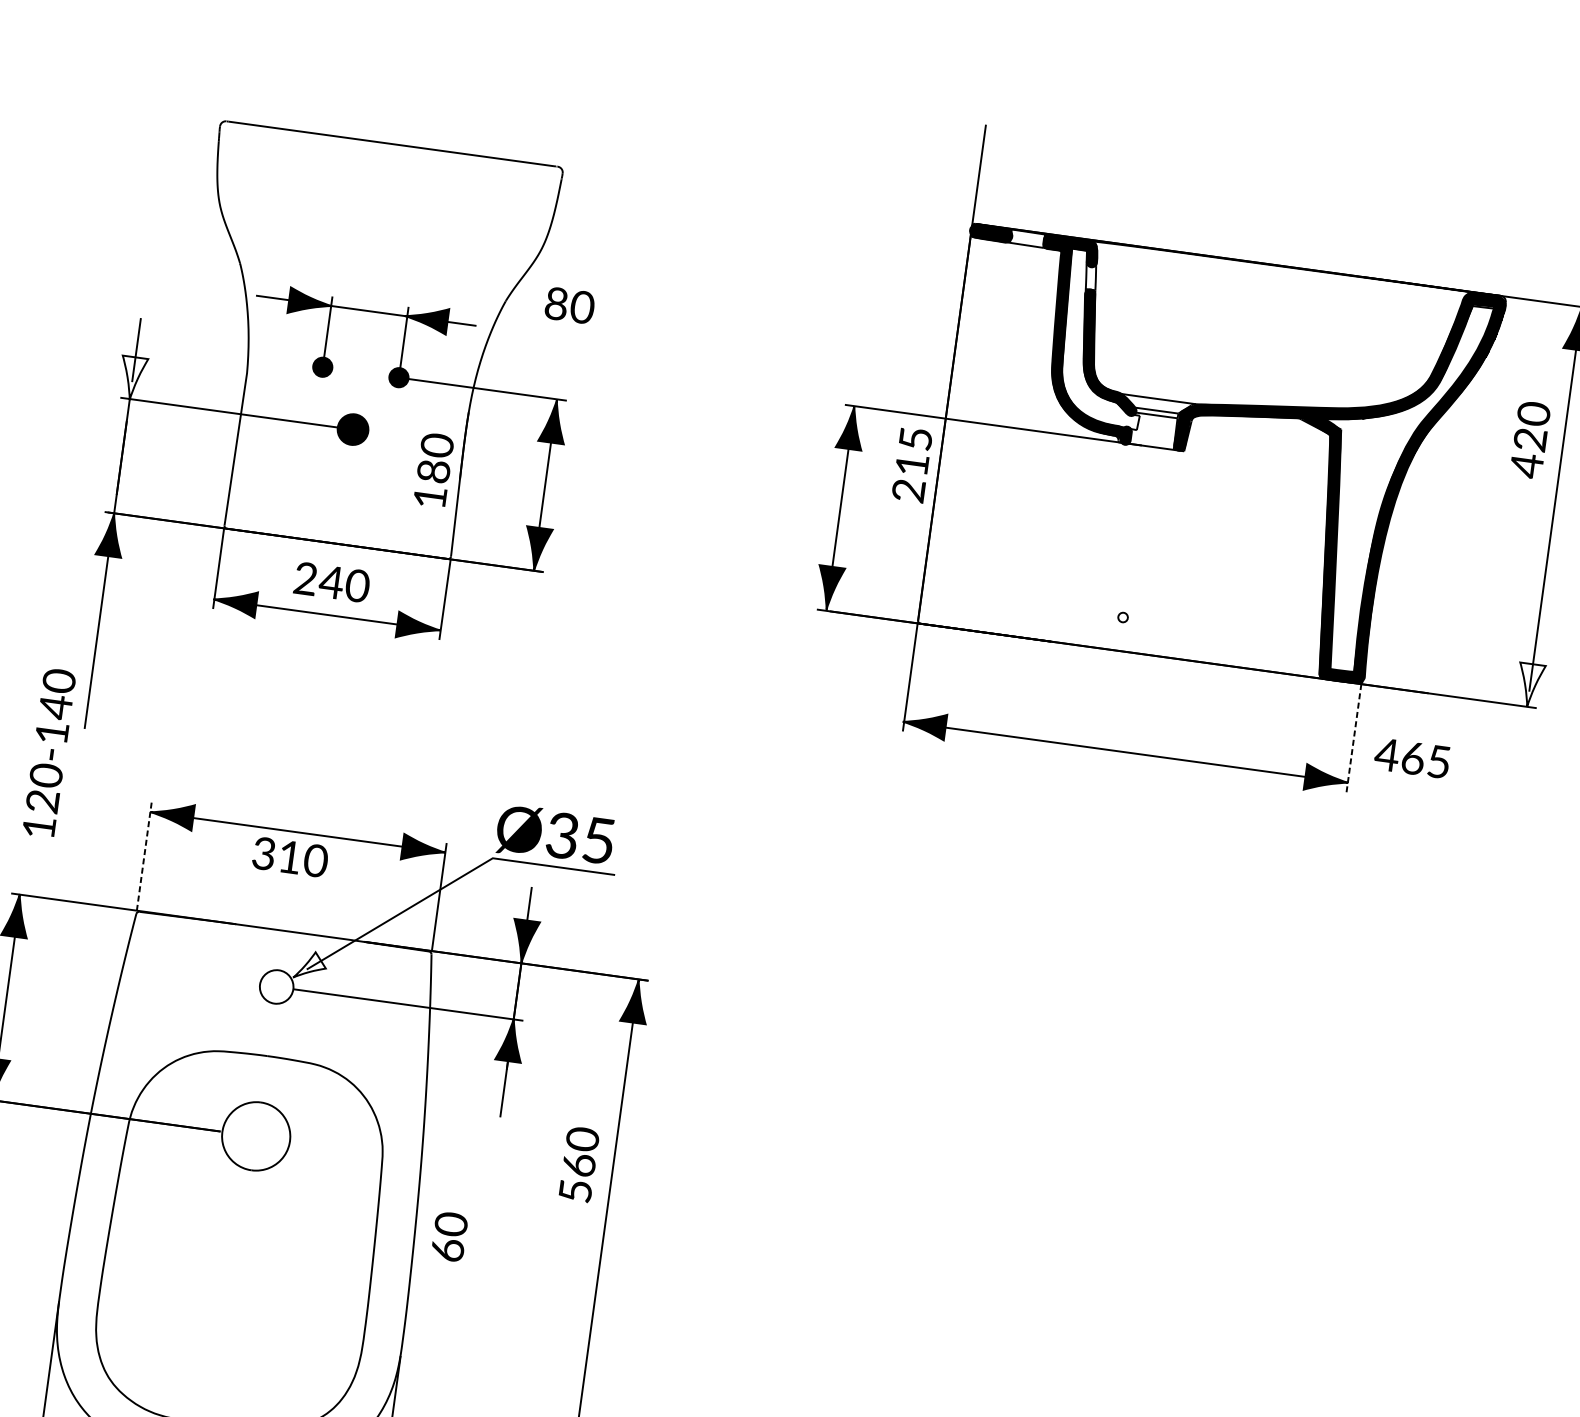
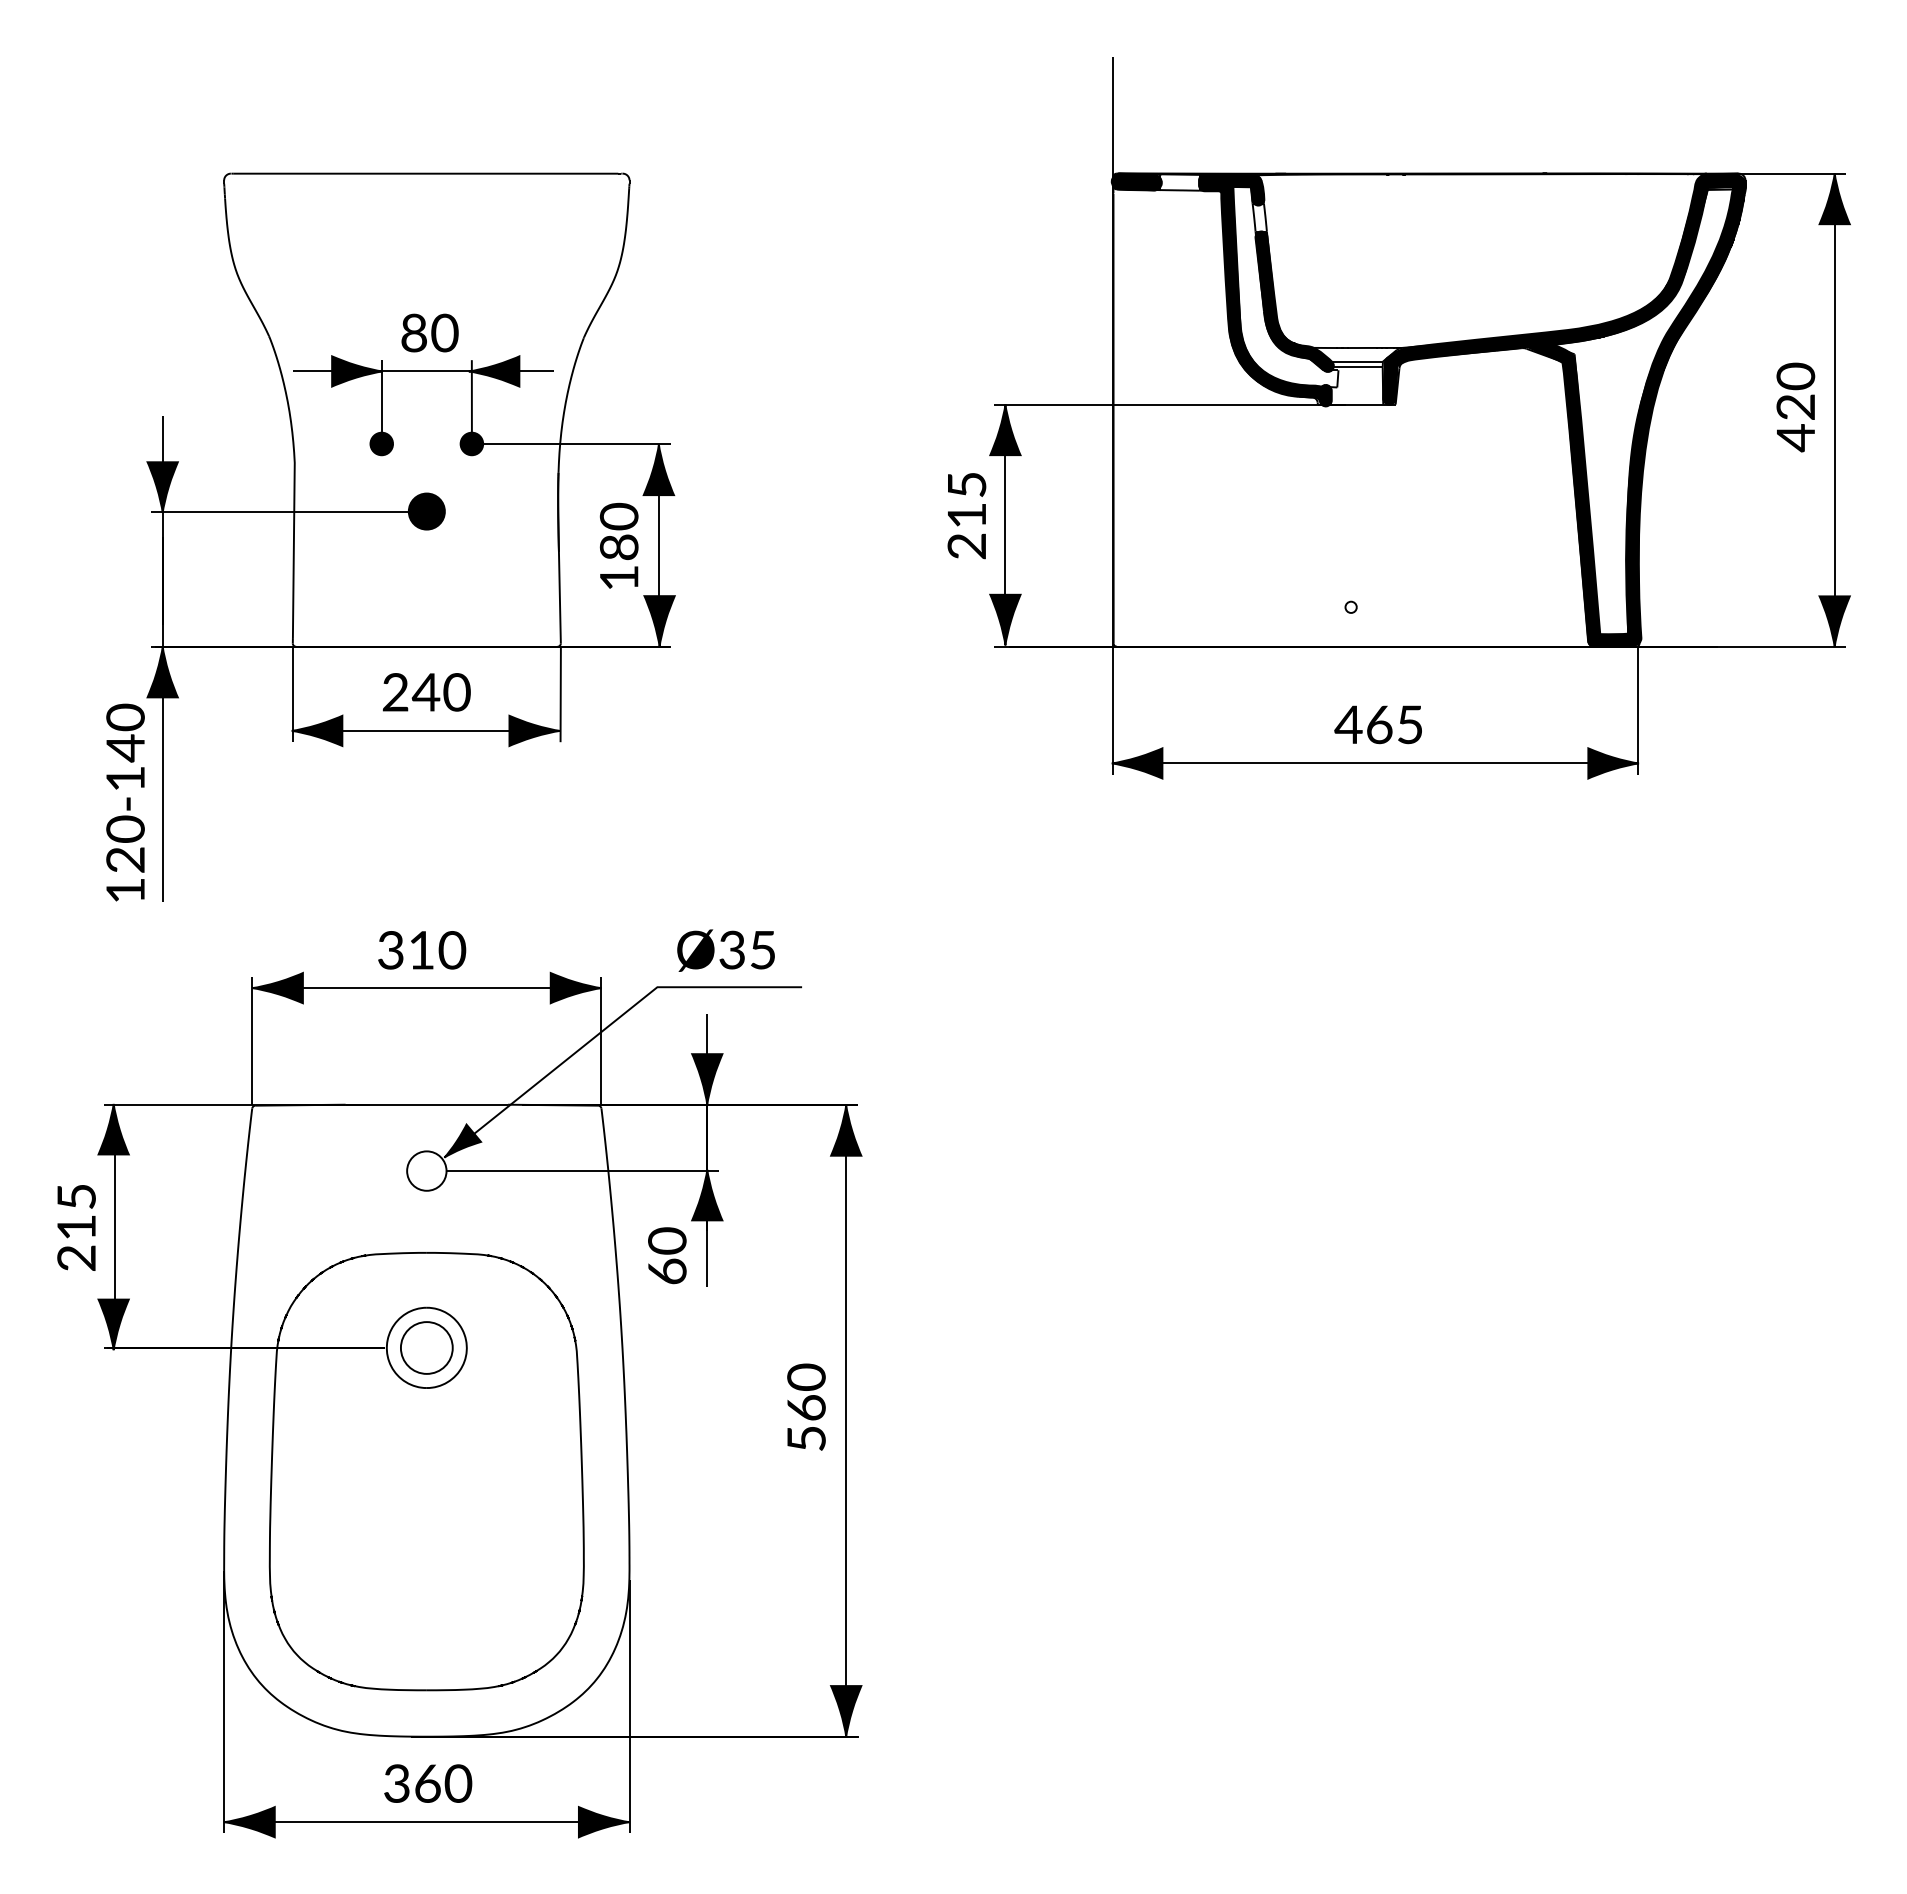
text: (569, 305) -> (429, 332), moved
fill: (132, 378) -> (162, 487), added
text: (1529, 440) -> (1795, 407), moved
text: (911, 465) -> (966, 516), moved
text: (433, 469) -> (618, 545), moved
fill: (1529, 685) -> (1834, 621), added
line: (1354, 737) -> (1638, 710), dashed -> solid
text: (49, 752) -> (125, 802), moved
text: (1411, 757) -> (1377, 724), moved
part: (554, 835) -> (725, 950), size x0.71
line: (144, 856) -> (252, 1040), dashed -> solid
text: (290, 857) -> (422, 950), moved
fill: (310, 965) -> (462, 1140), added
part: (255, 1136) -> (426, 1347), added
text: (579, 1163) -> (806, 1406), moved
text: (449, 1236) -> (667, 1255), moved

